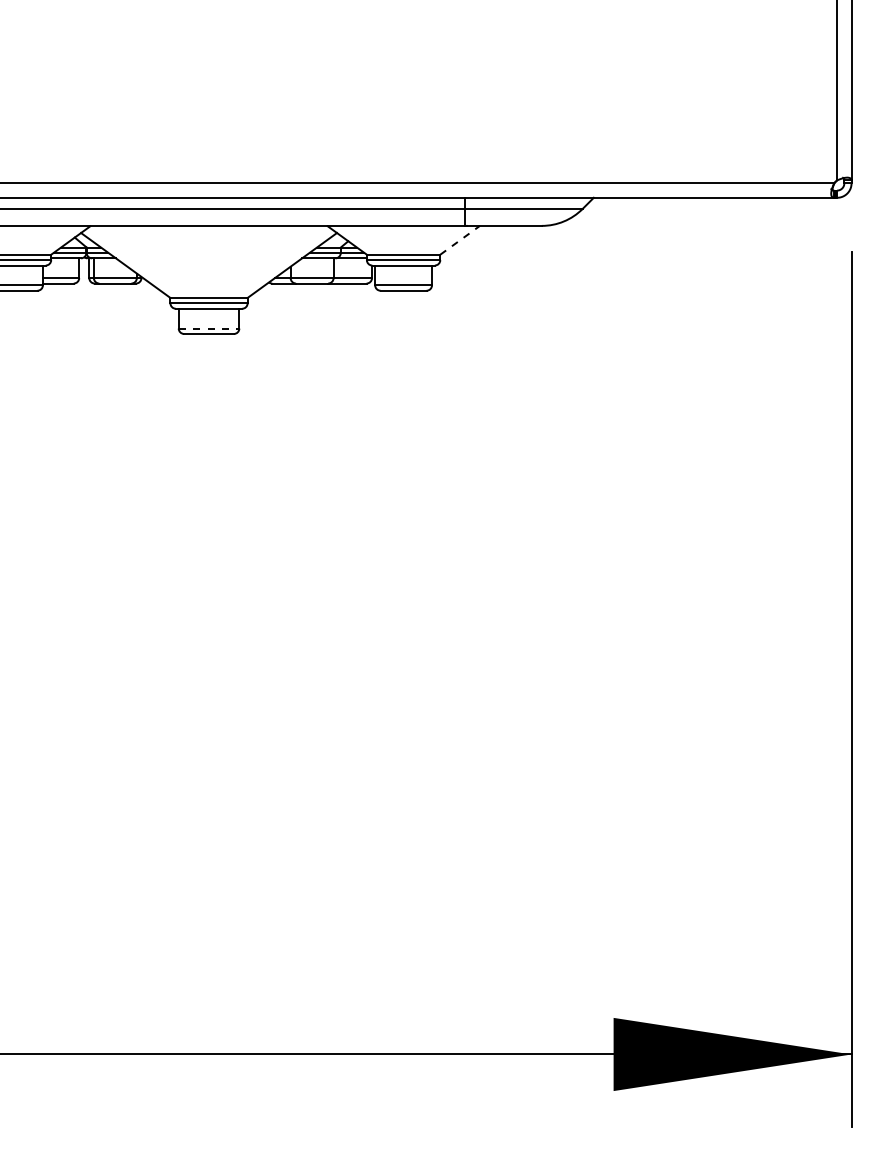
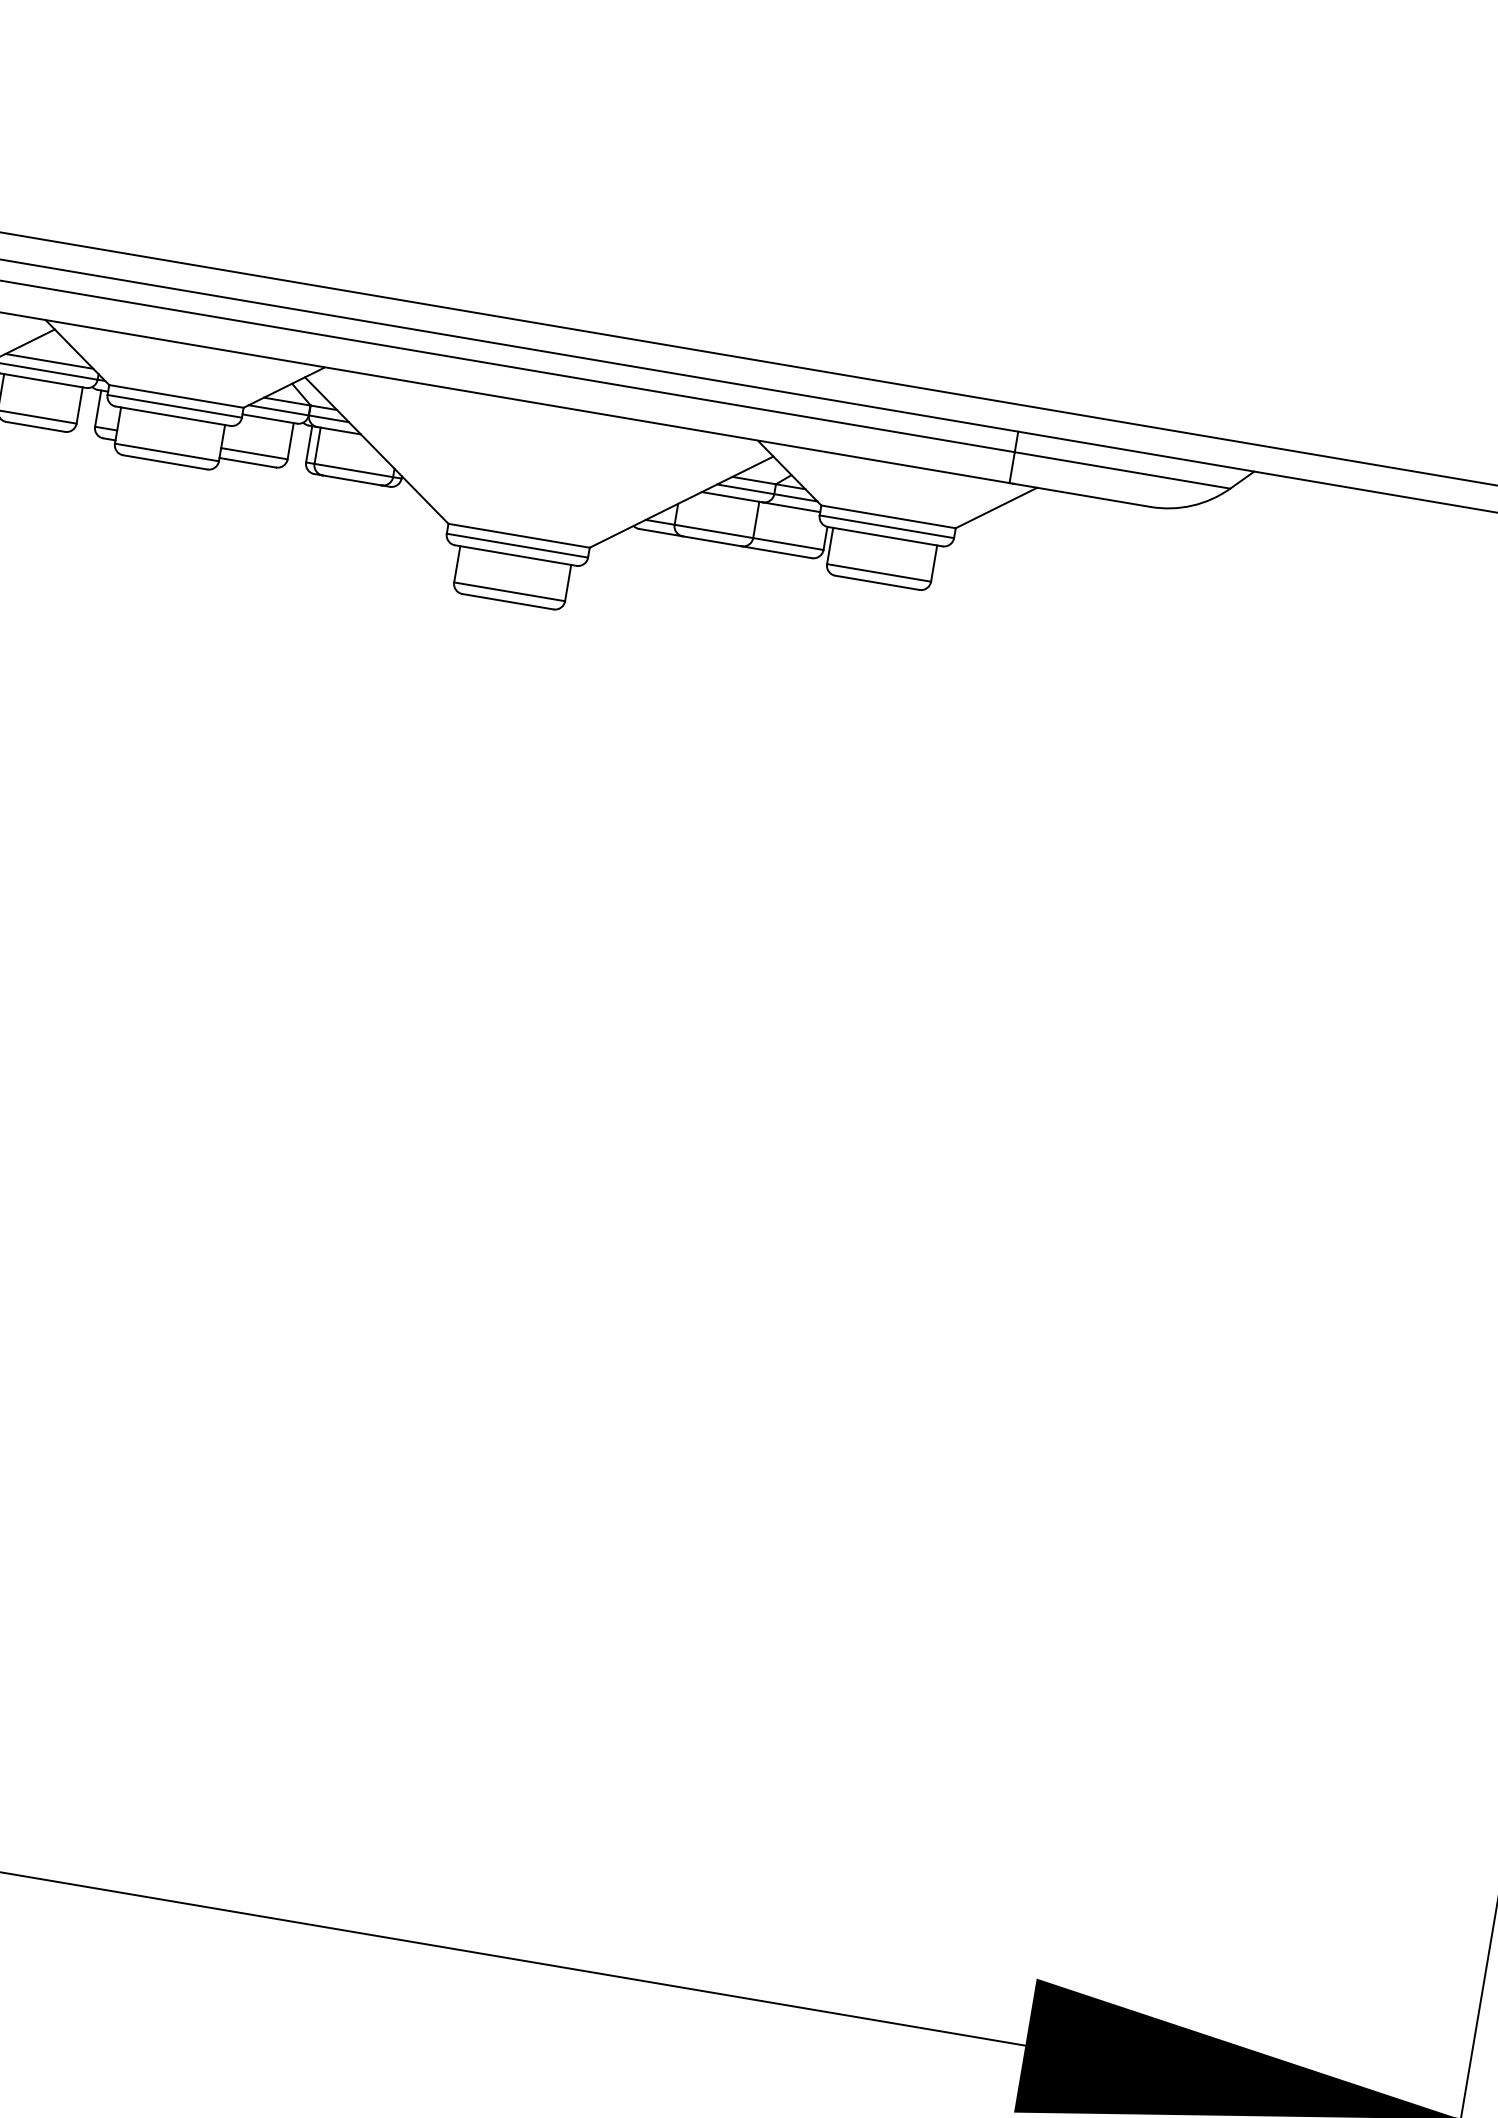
line: (460, 240) -> (997, 508), dashed -> solid
line: (209, 328) -> (510, 591), dashed -> solid

